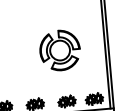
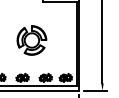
part: (59, 50) -> (31, 40), moved

